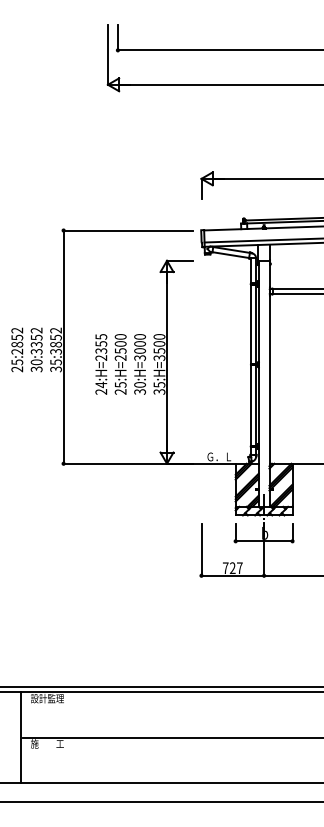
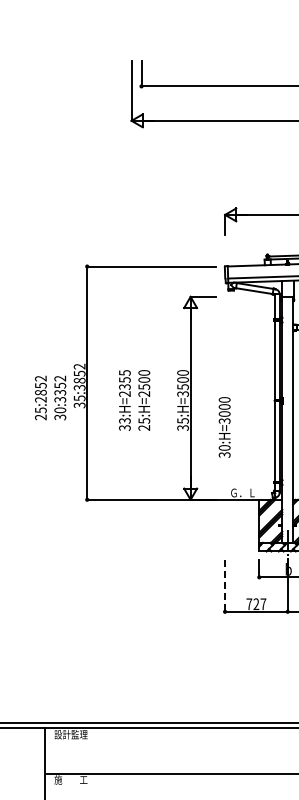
text: (26, 349) -> (50, 397), moved
text: (139, 364) -> (224, 427), moved
text: (101, 387) -> (125, 423), 24:H=2355 -> 33:H=2355
line: (201, 549) -> (225, 585), solid -> dashed

